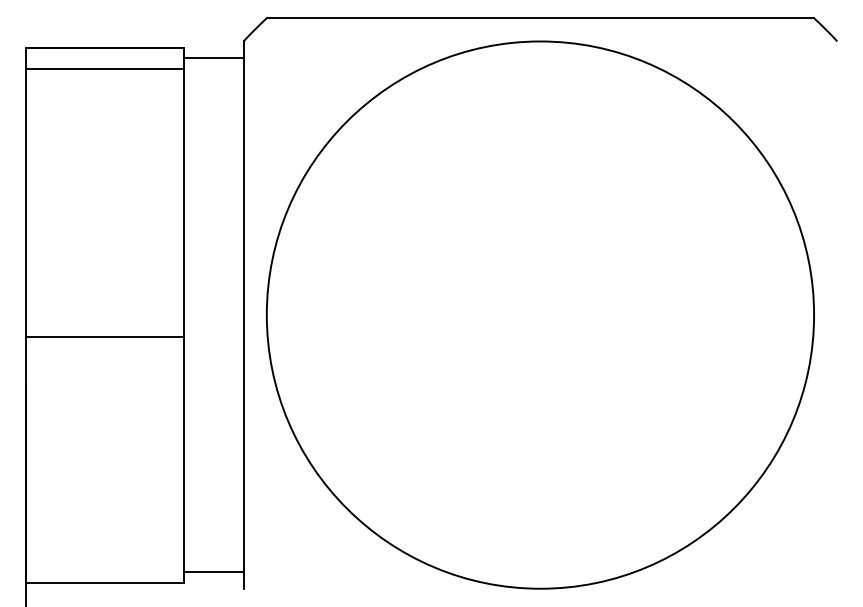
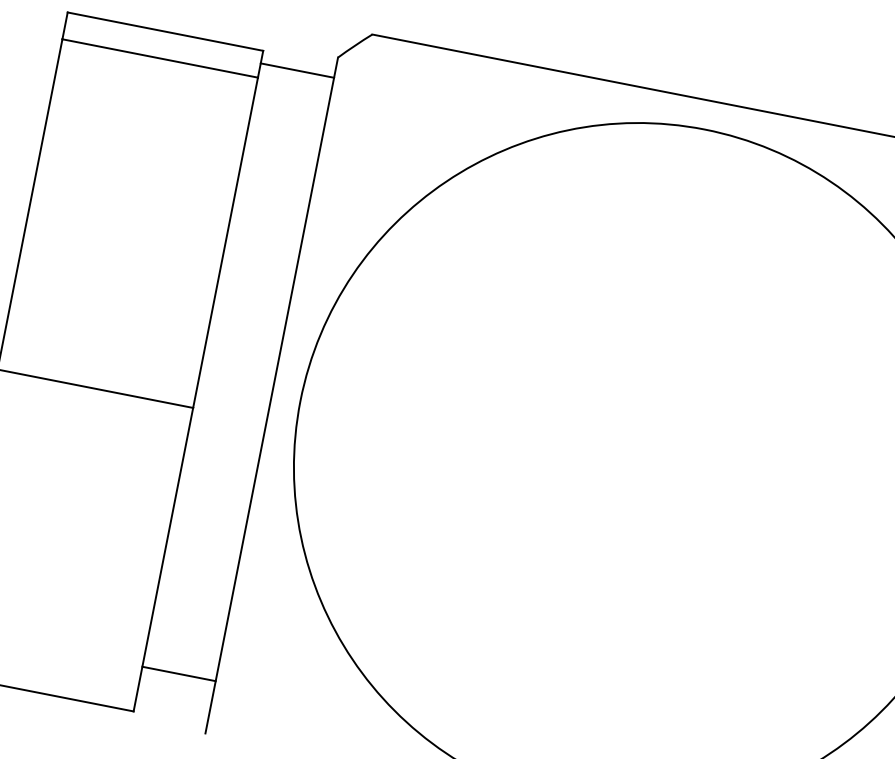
line: (213, 572) -> (178, 673), moved

